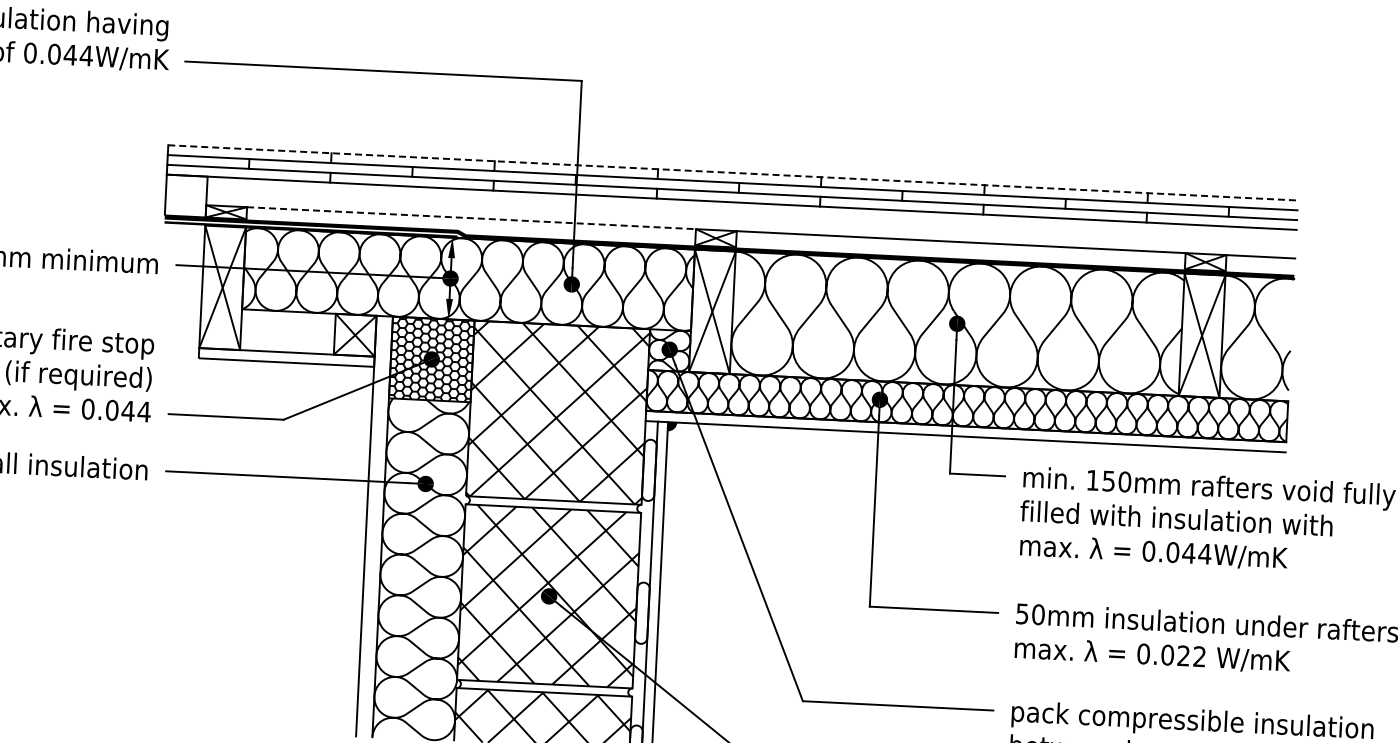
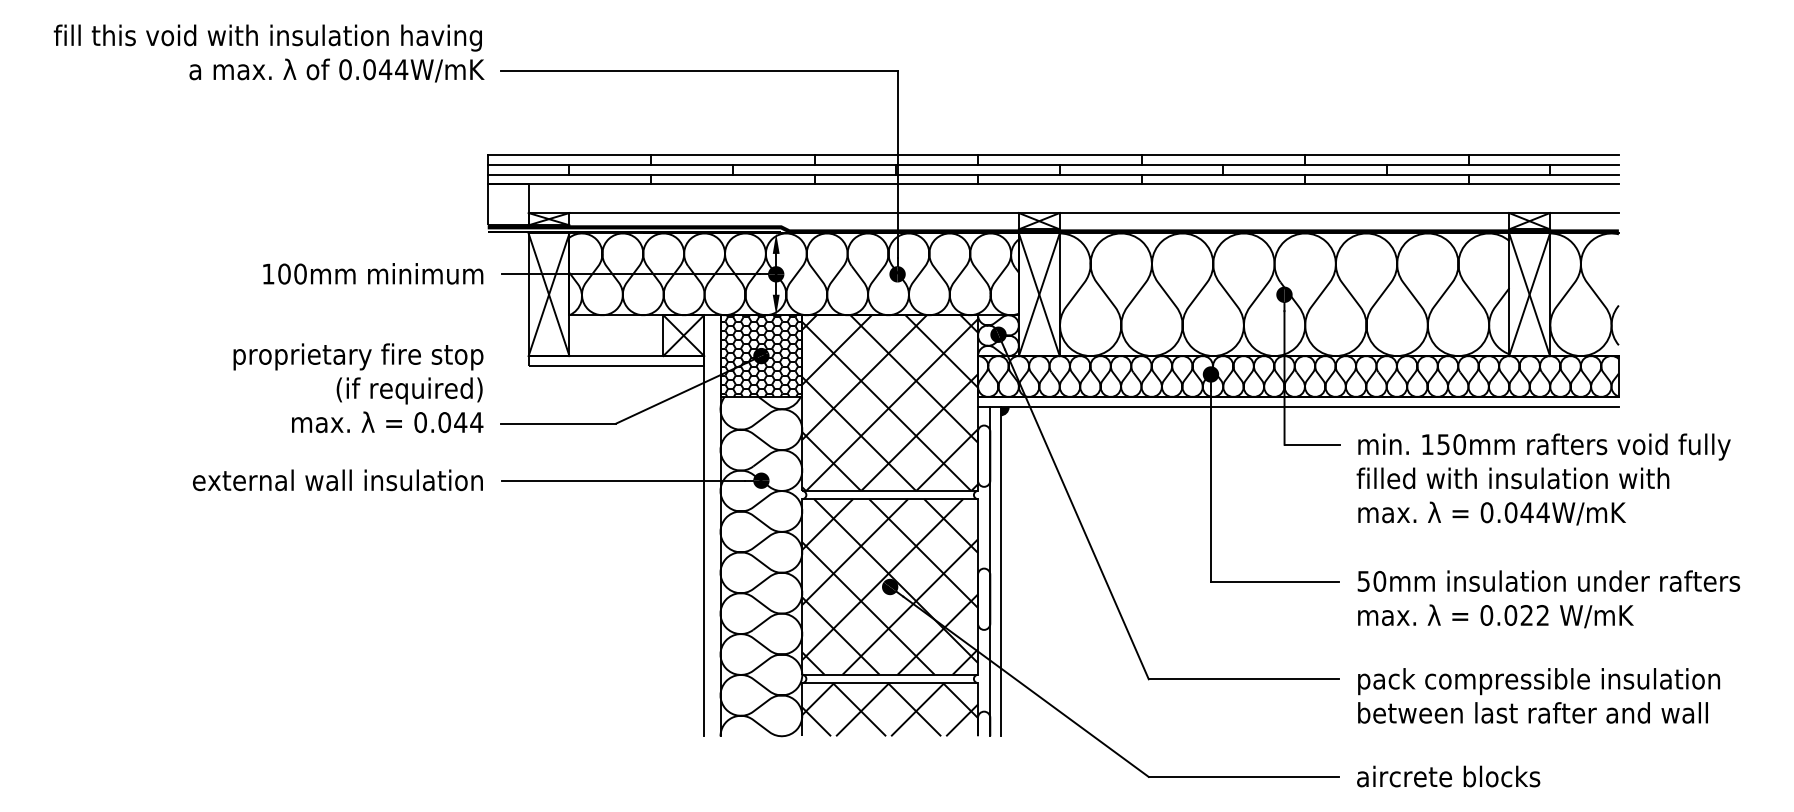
line: (733, 173) -> (1053, 155), dashed -> solid
line: (471, 218) -> (794, 213), dashed -> solid

